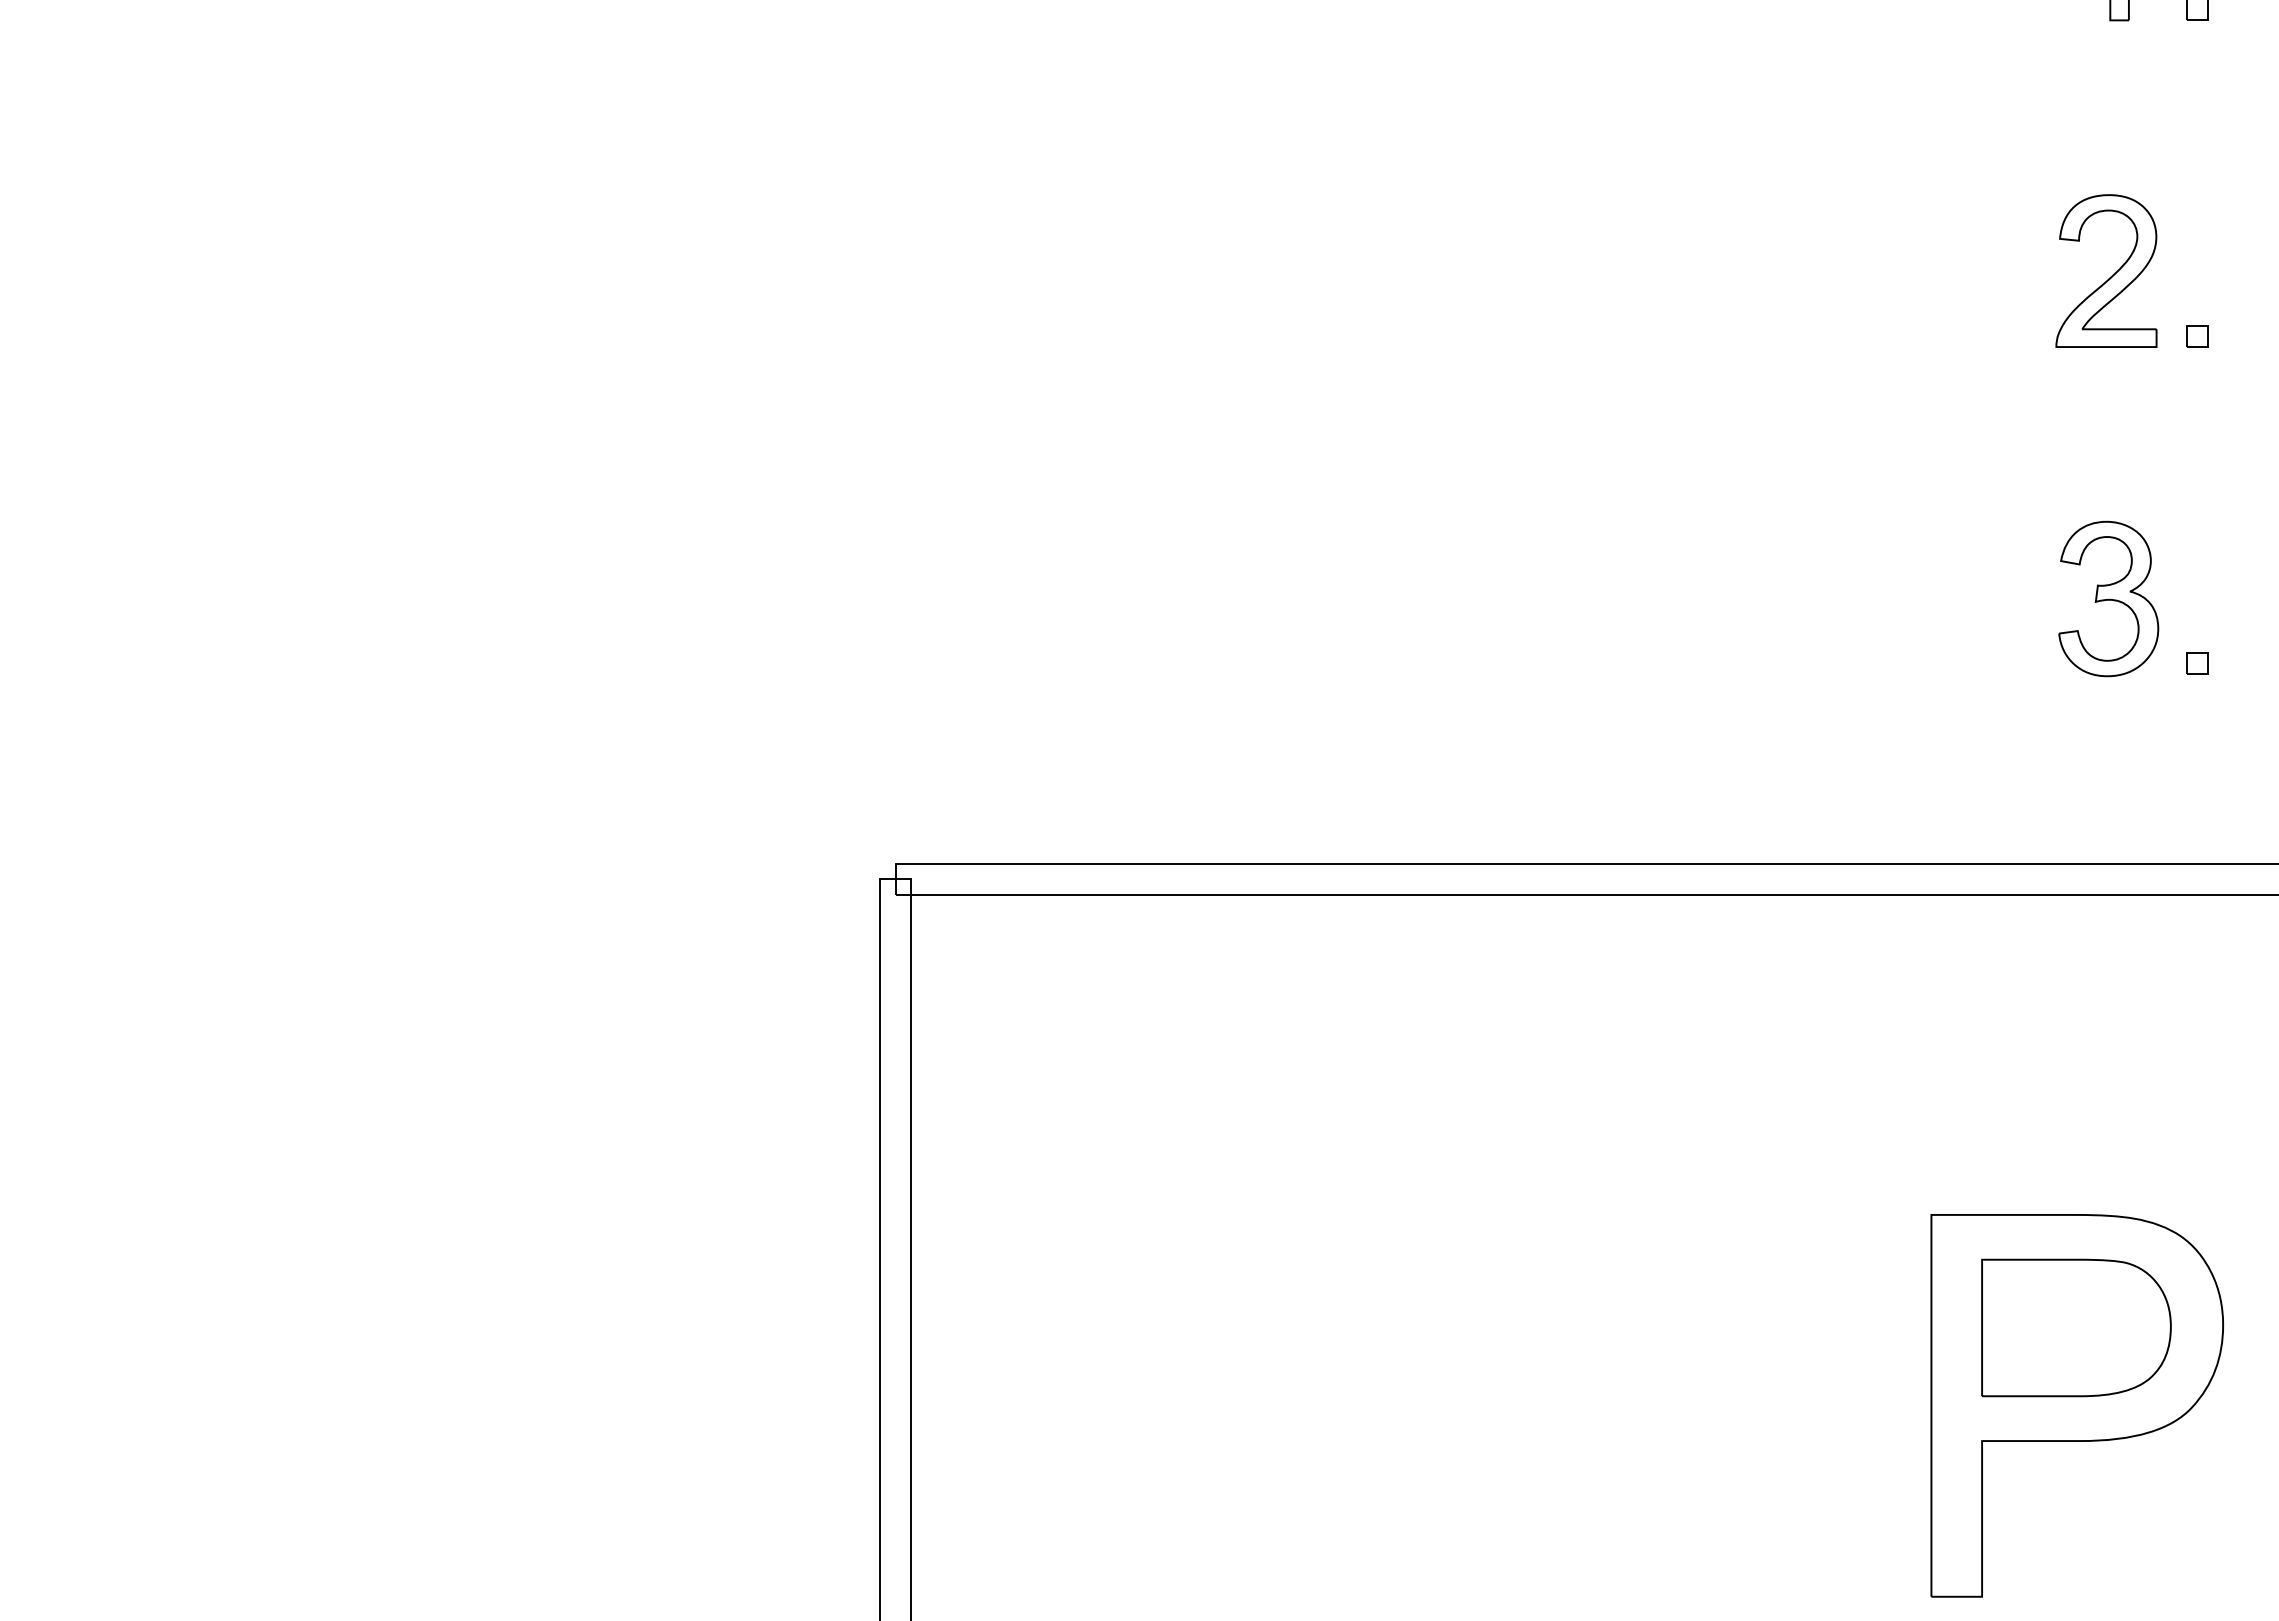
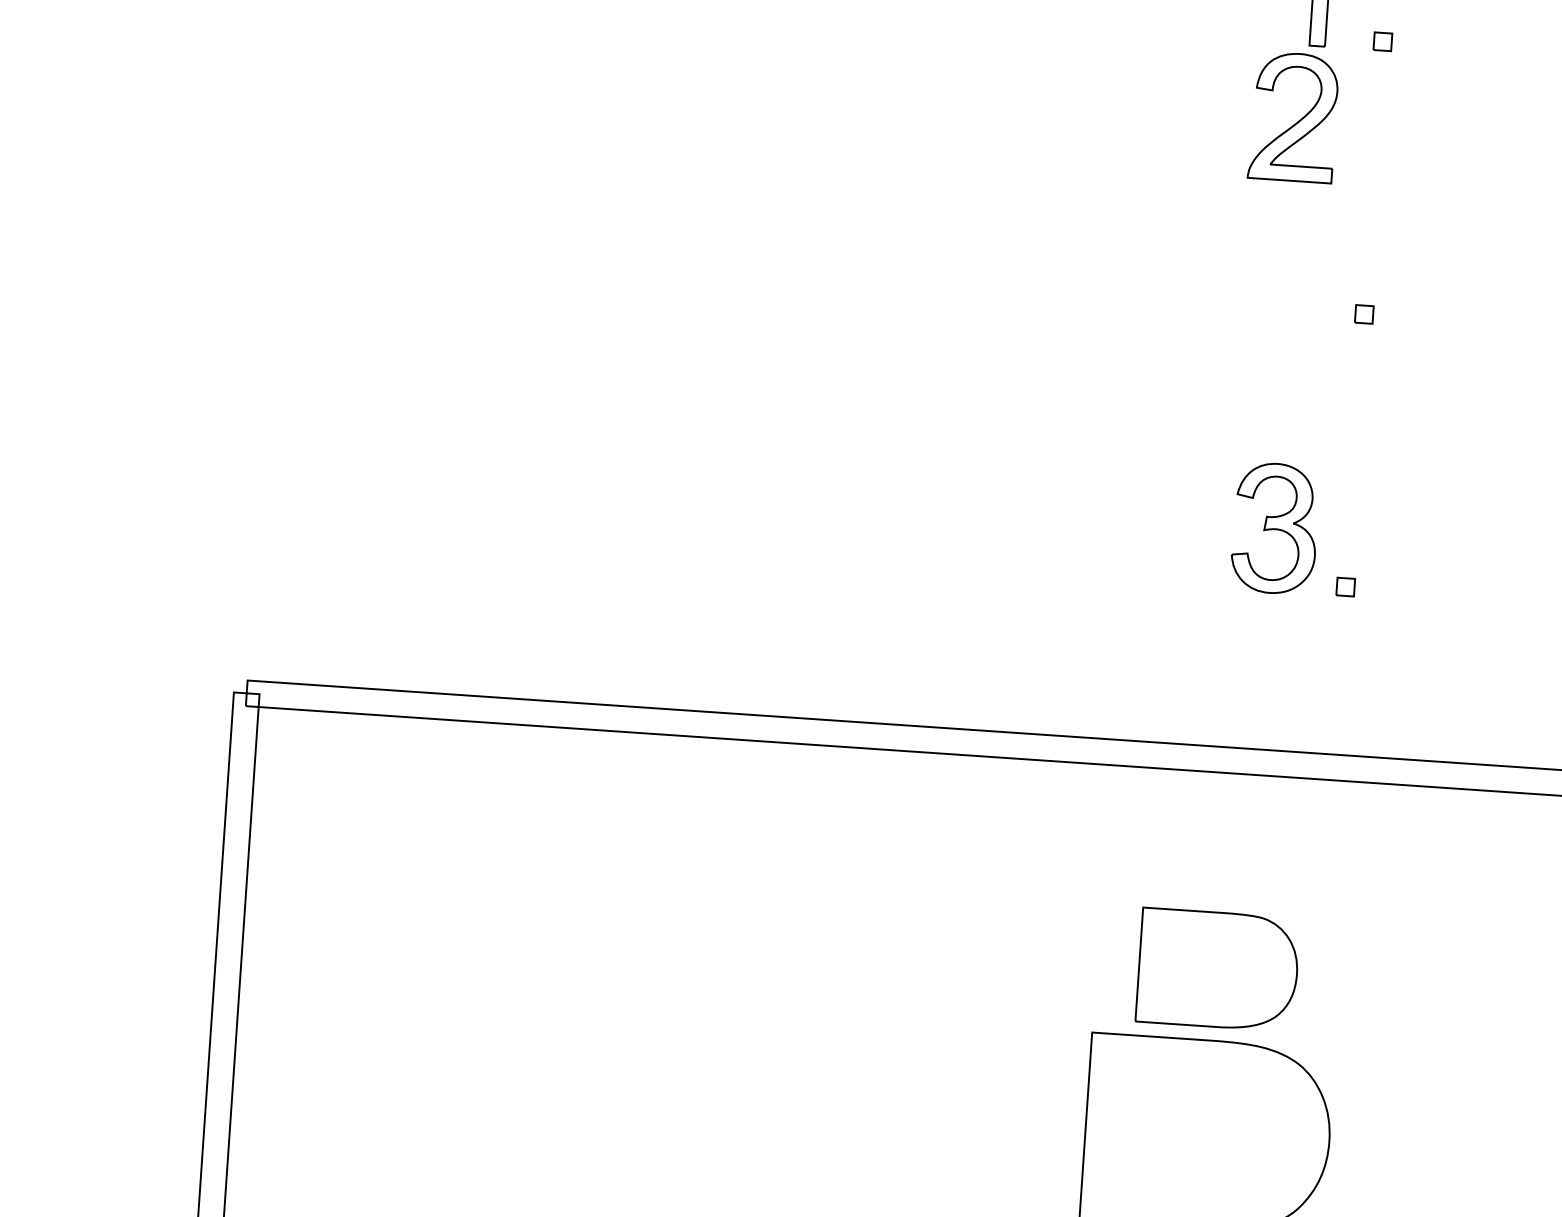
part: (2111, 275) -> (1297, 121), moved
part: (2076, 1327) -> (1218, 969), moved

